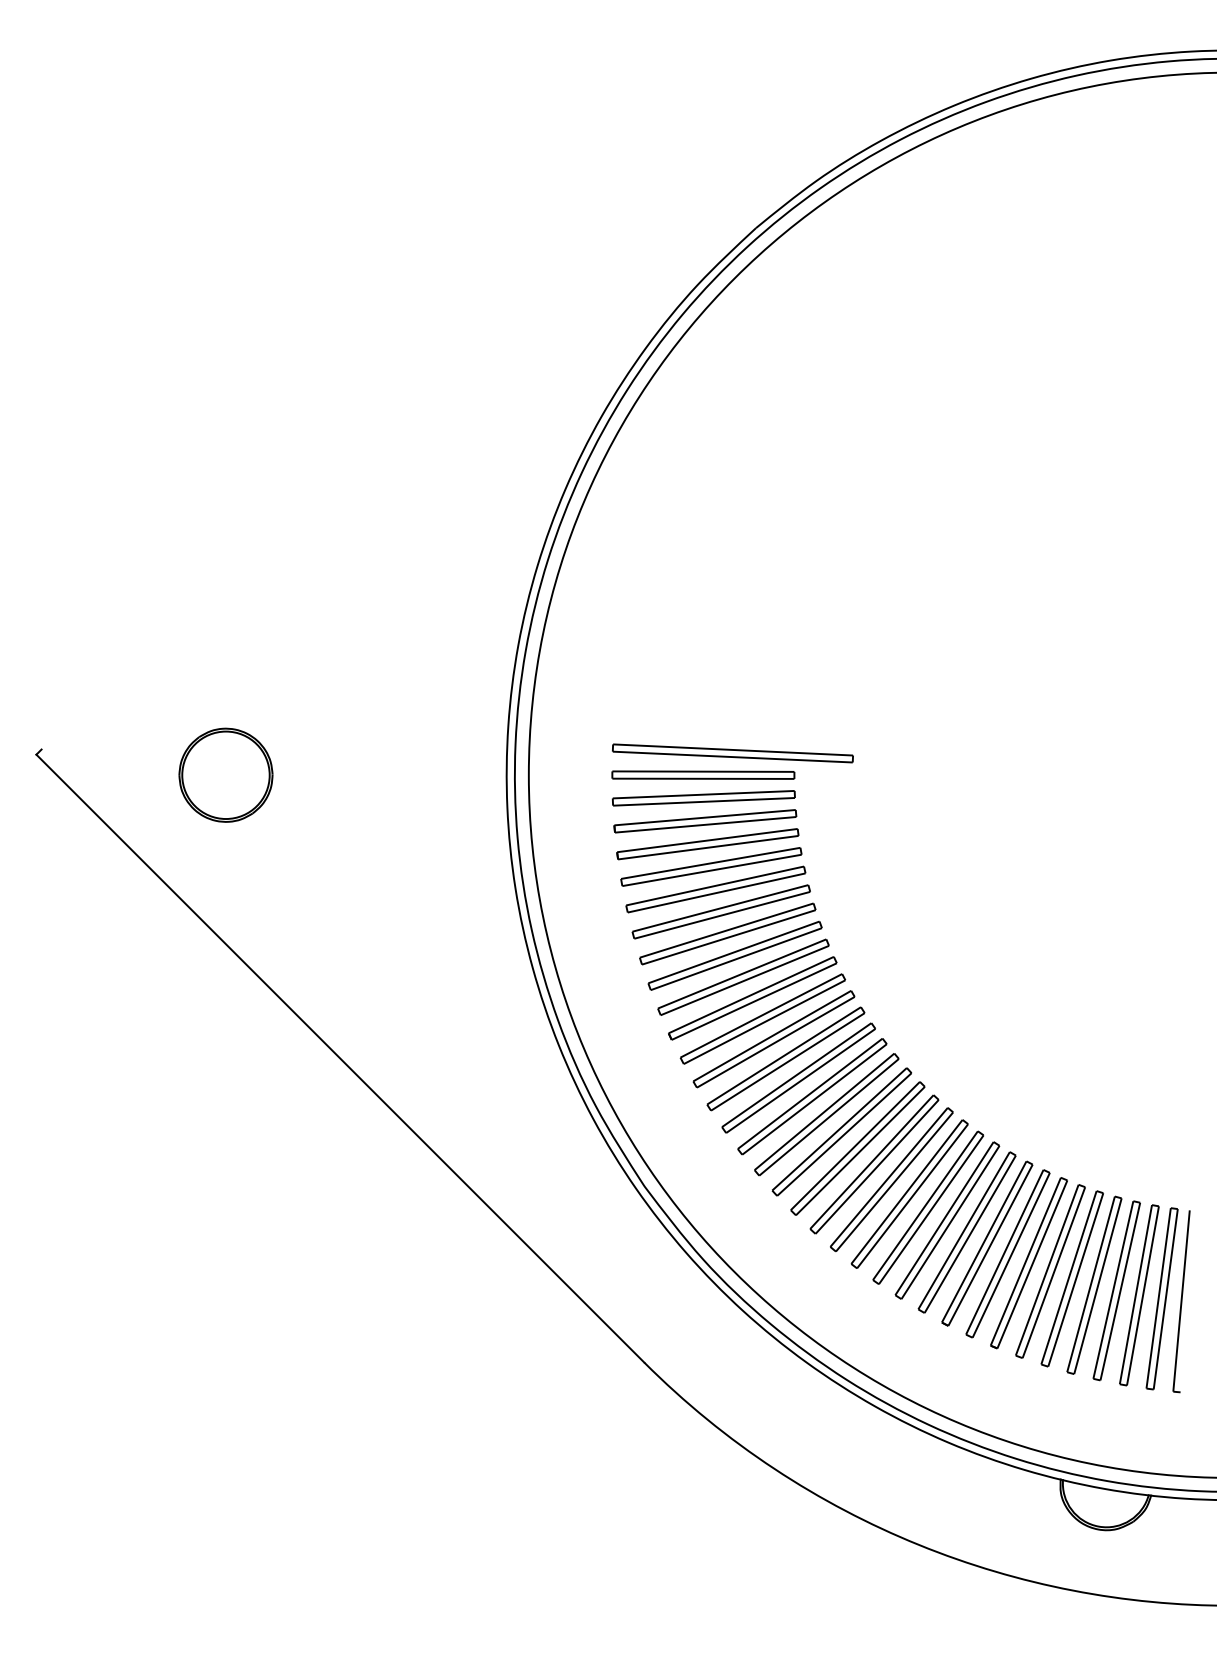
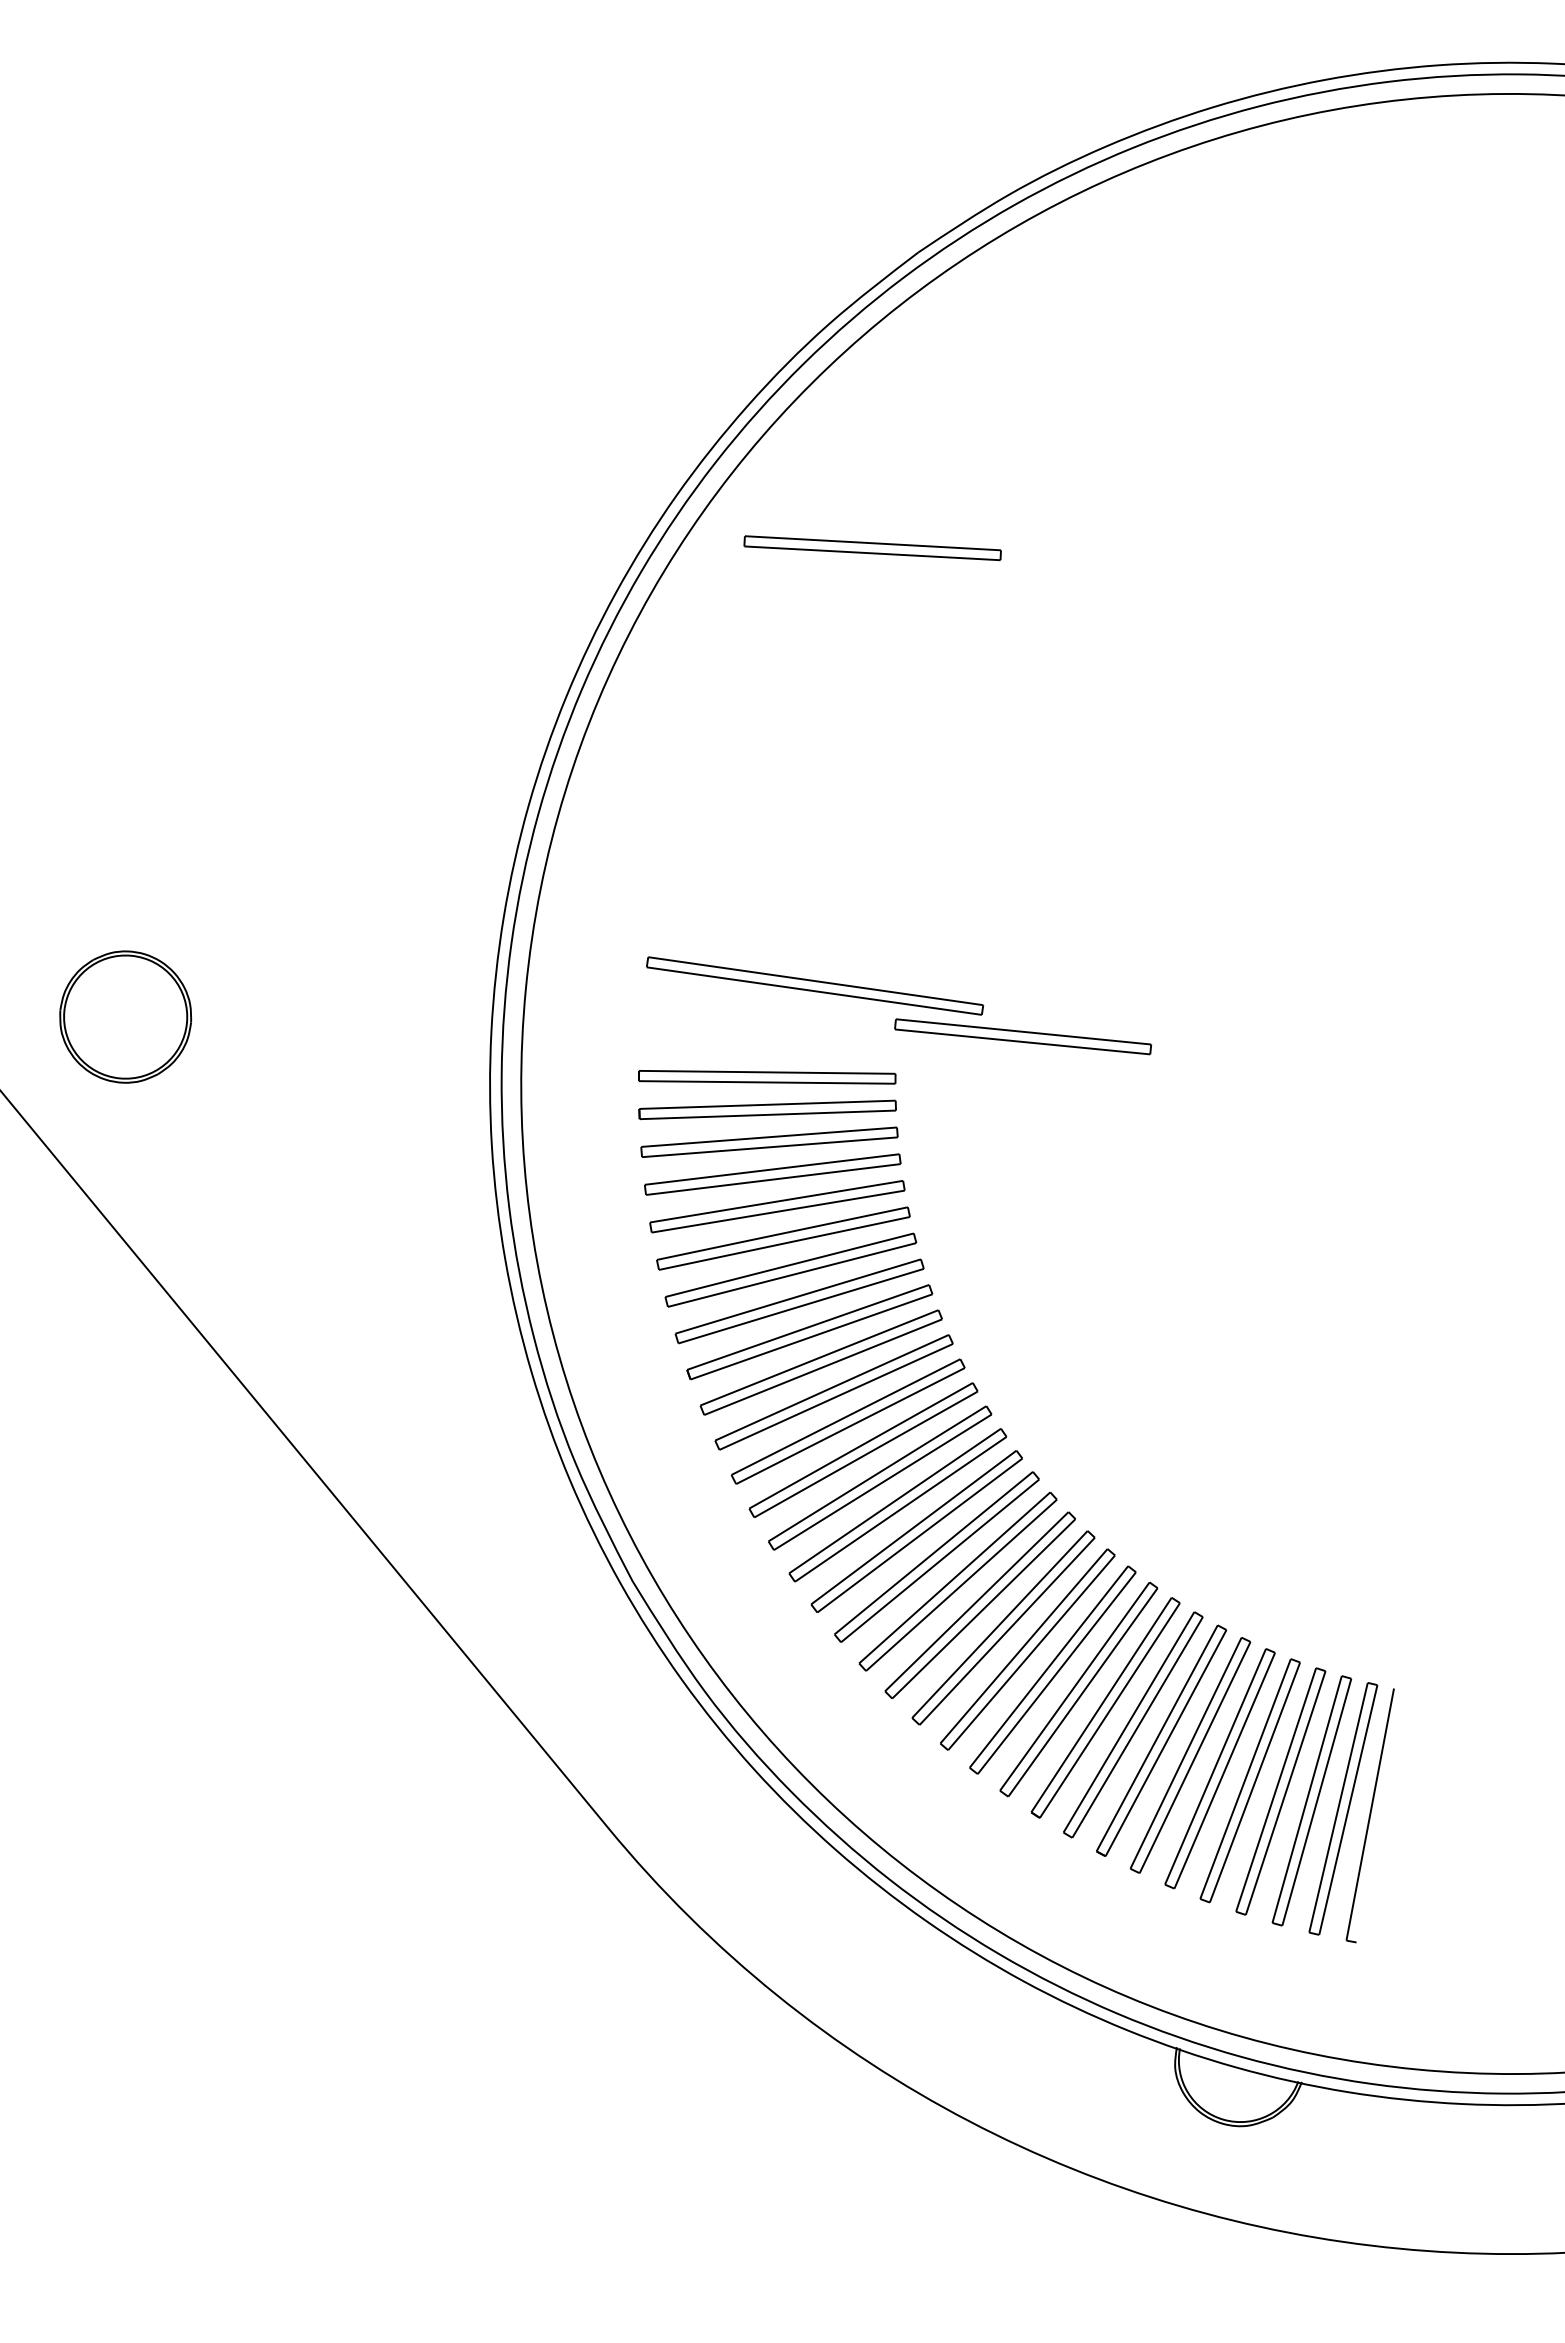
part: (225, 774) -> (125, 1015), moved
part: (703, 774) -> (1023, 1035), moved
part: (703, 798) -> (872, 548), moved

